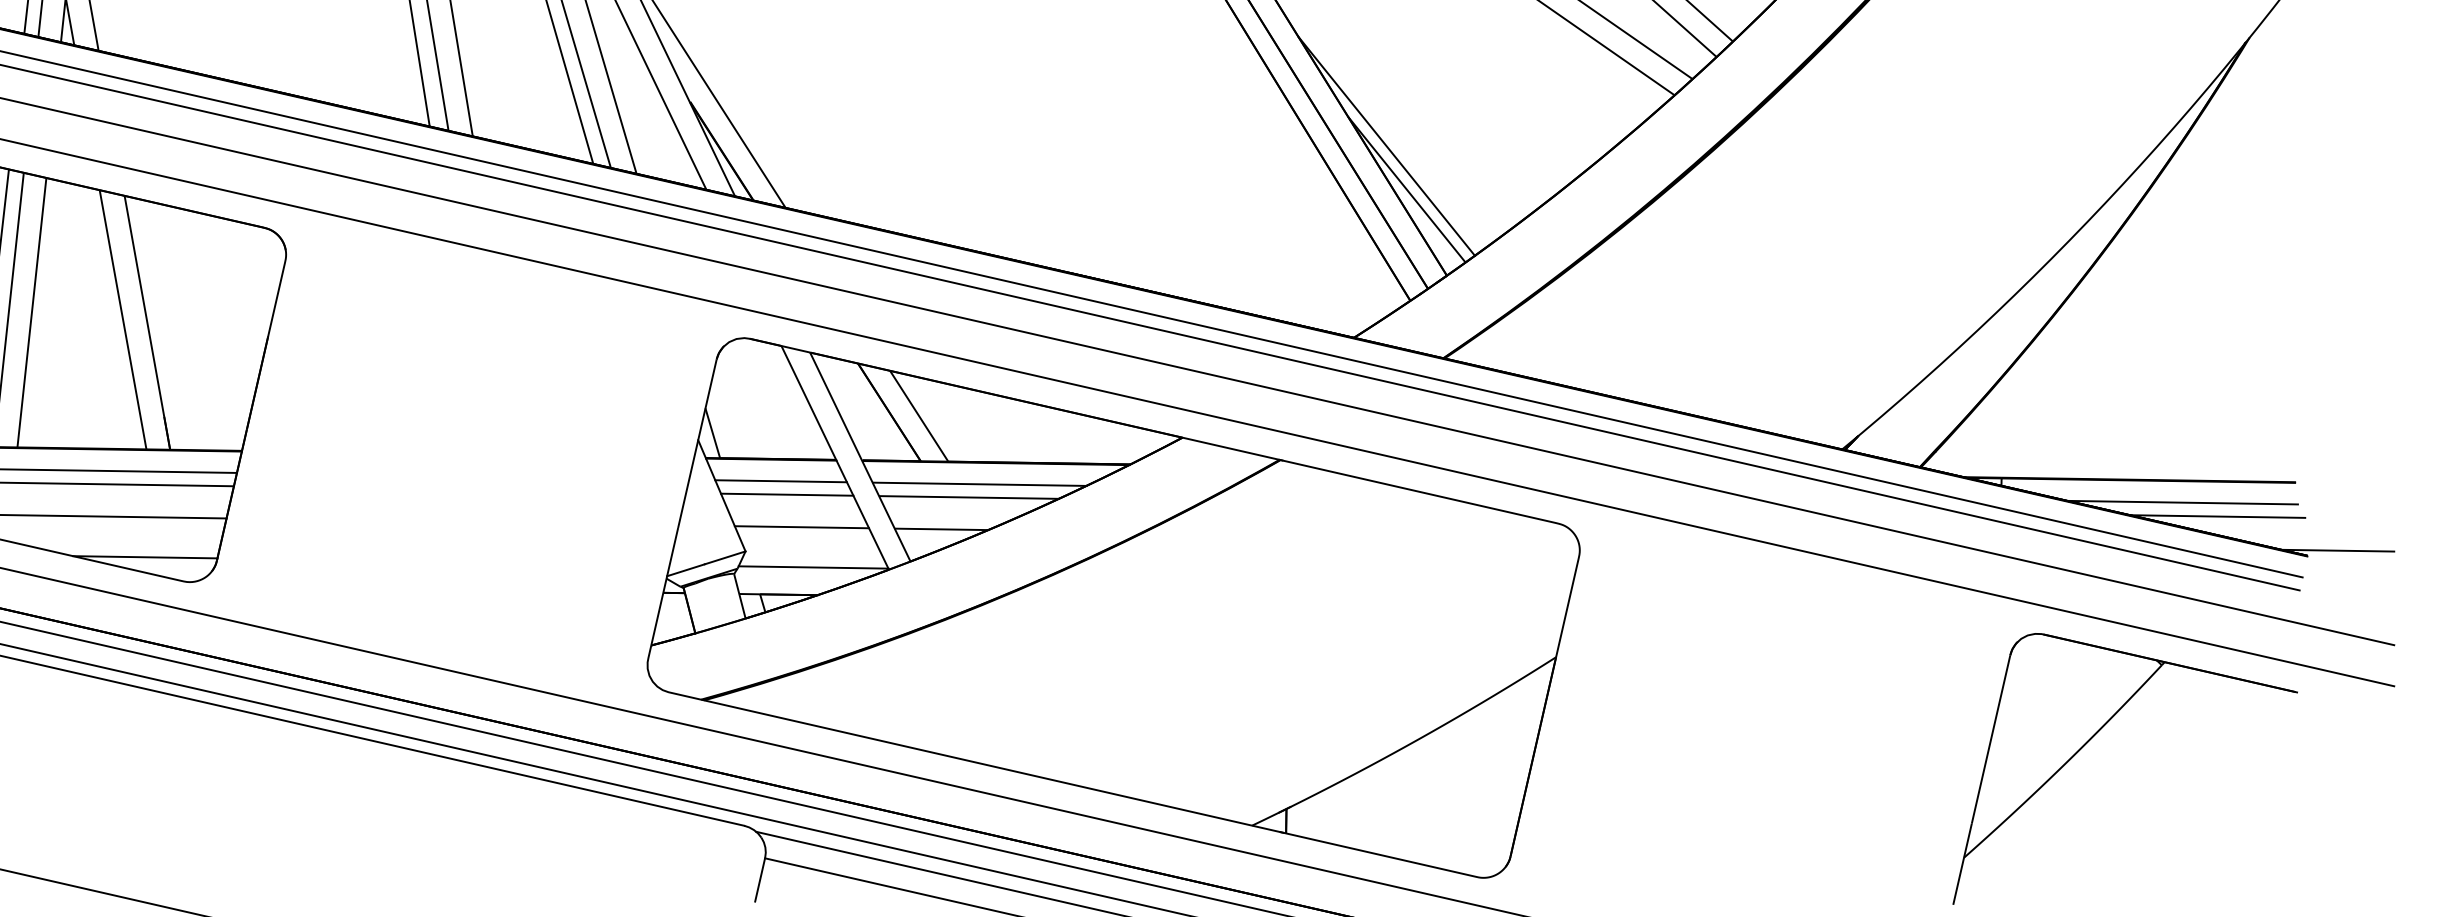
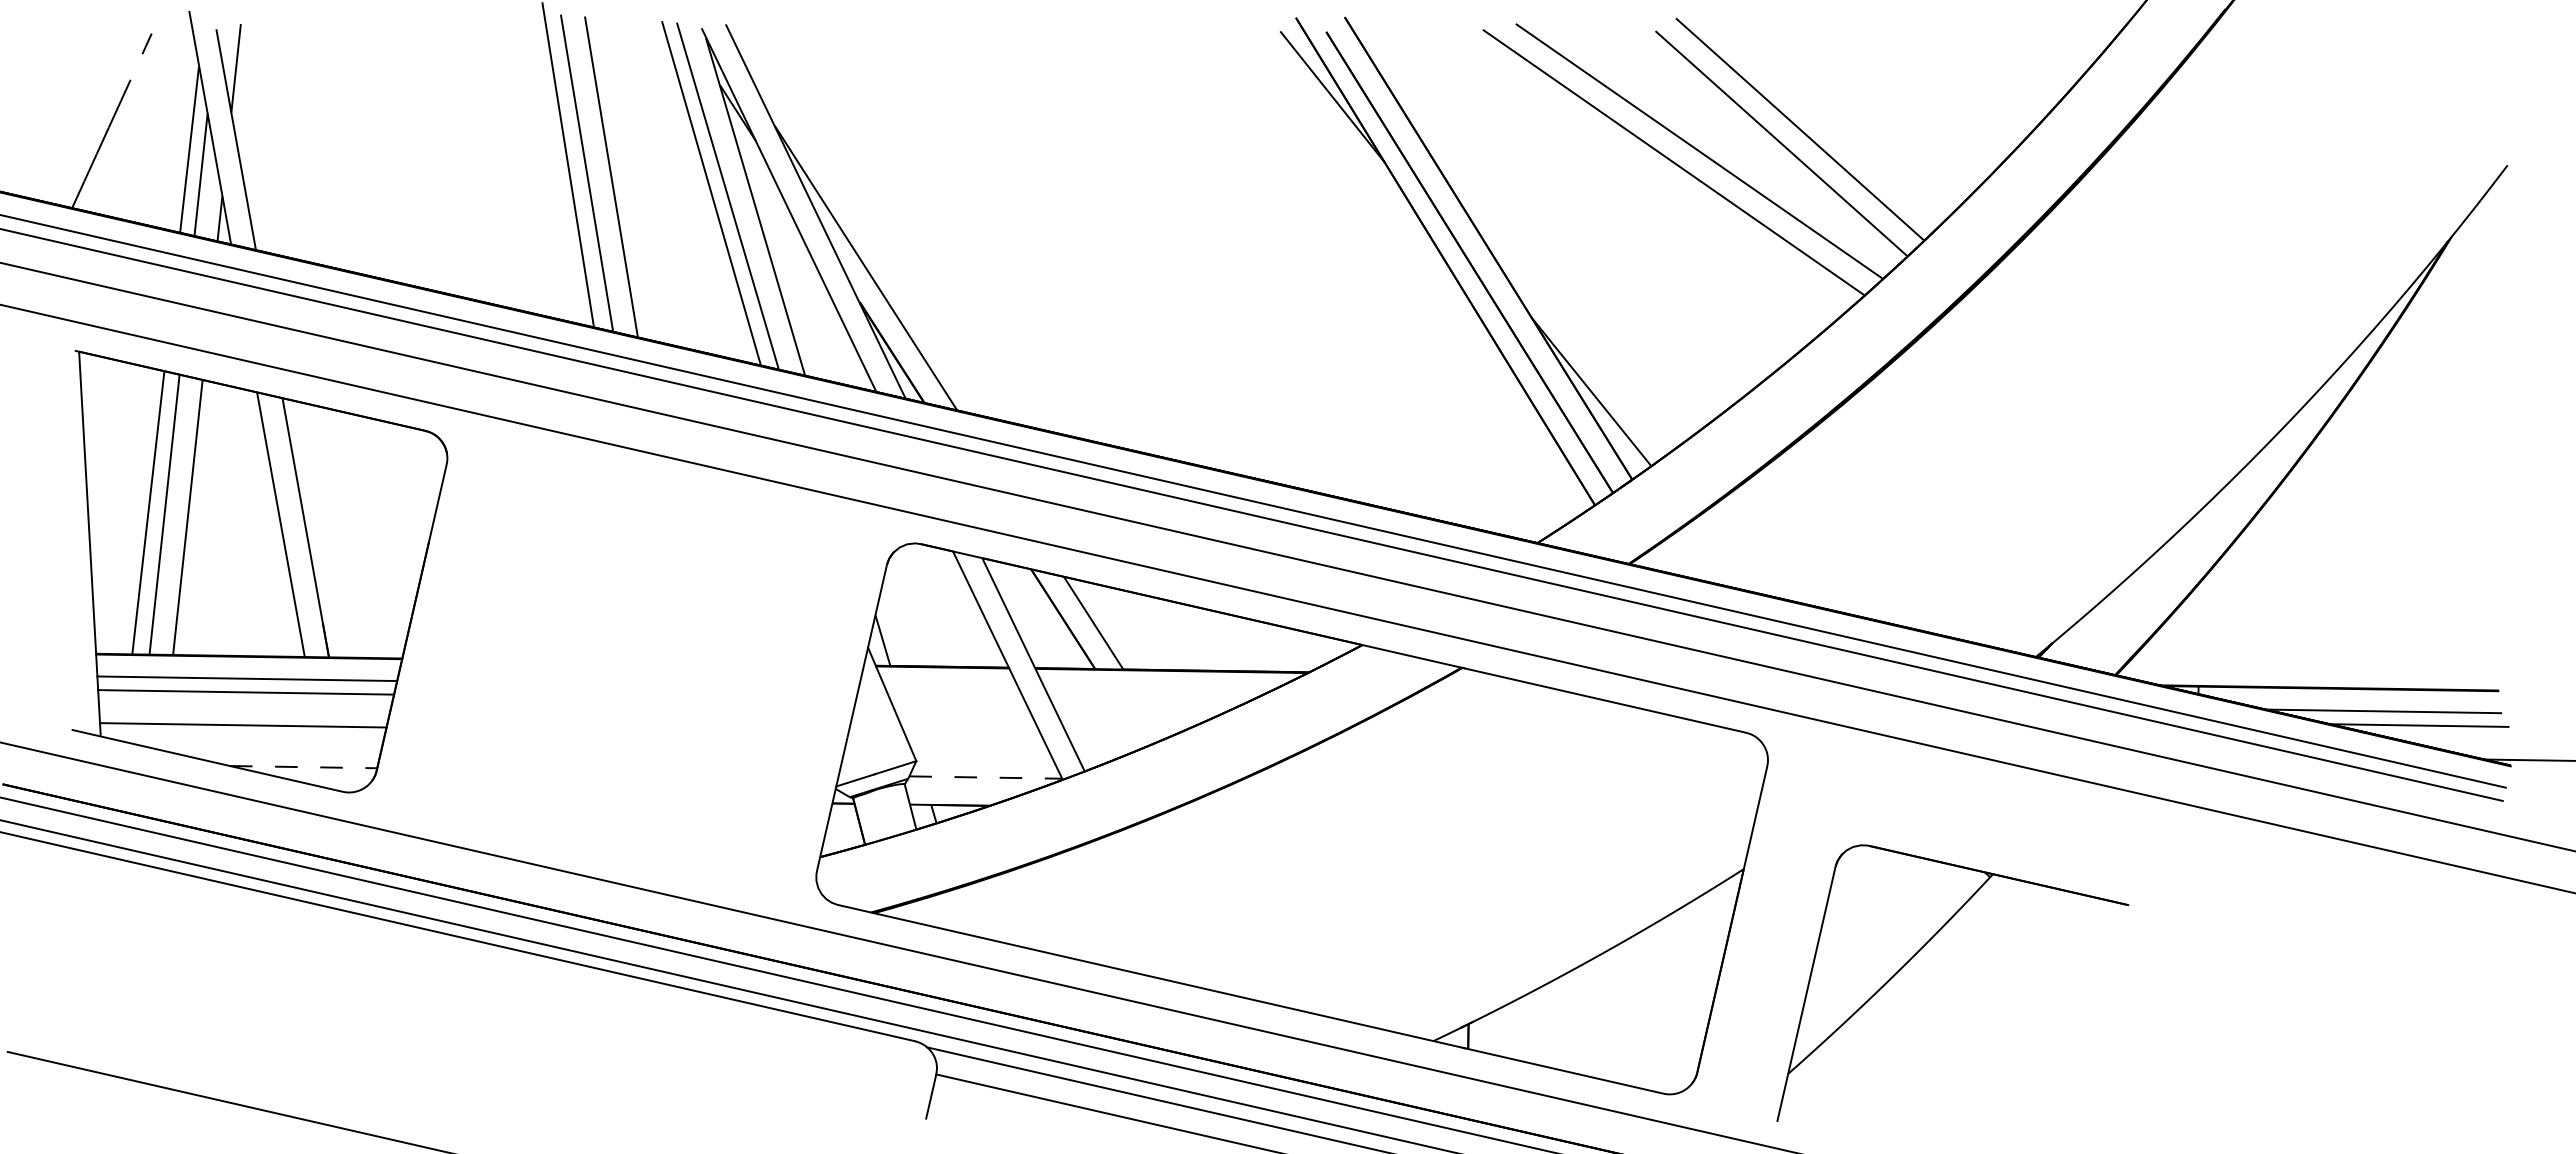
line: (1386, 146) -> (1570, 347), removed
line: (780, 481) -> (952, 689), removed
line: (979, 484) -> (1155, 692), removed
line: (786, 494) -> (958, 703), removed
line: (969, 496) -> (1144, 705), removed
line: (801, 527) -> (973, 736), removed
line: (941, 529) -> (1116, 738), removed
line: (145, 557) -> (303, 767), solid -> dashed
line: (814, 567) -> (986, 777), solid -> dashed
part: (2093, 736) -> (1920, 950), moved

